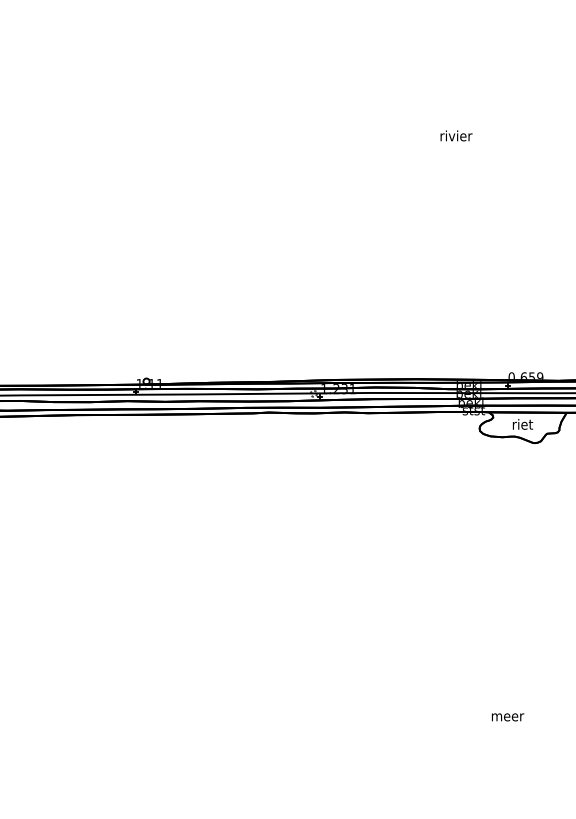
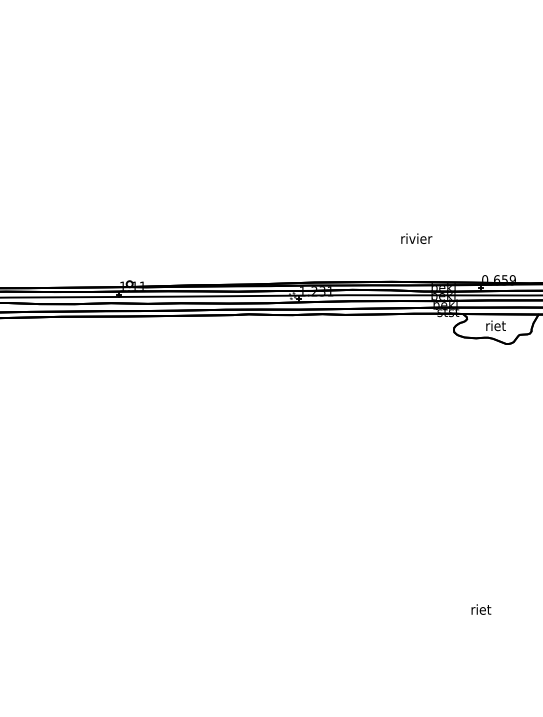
text: (456, 135) -> (416, 238), moved
text: (507, 715) -> (481, 609), meer -> riet

